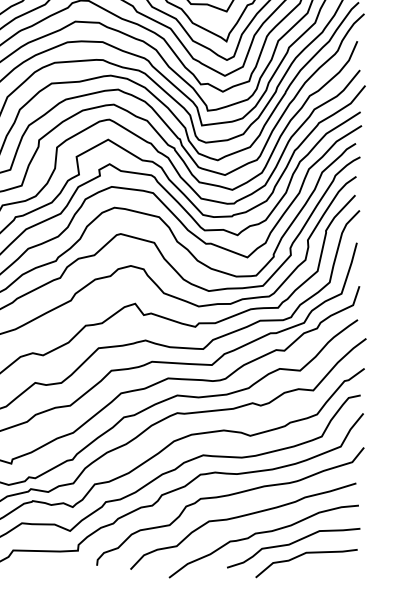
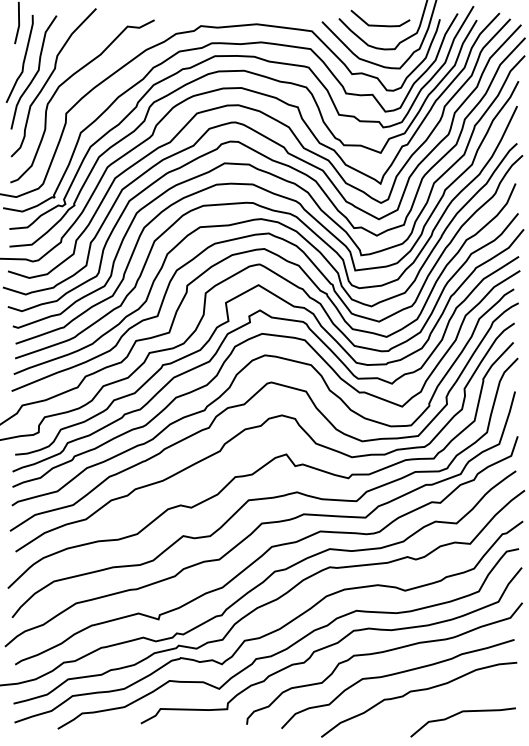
curve: (292, 544) -> (448, 702), removed

